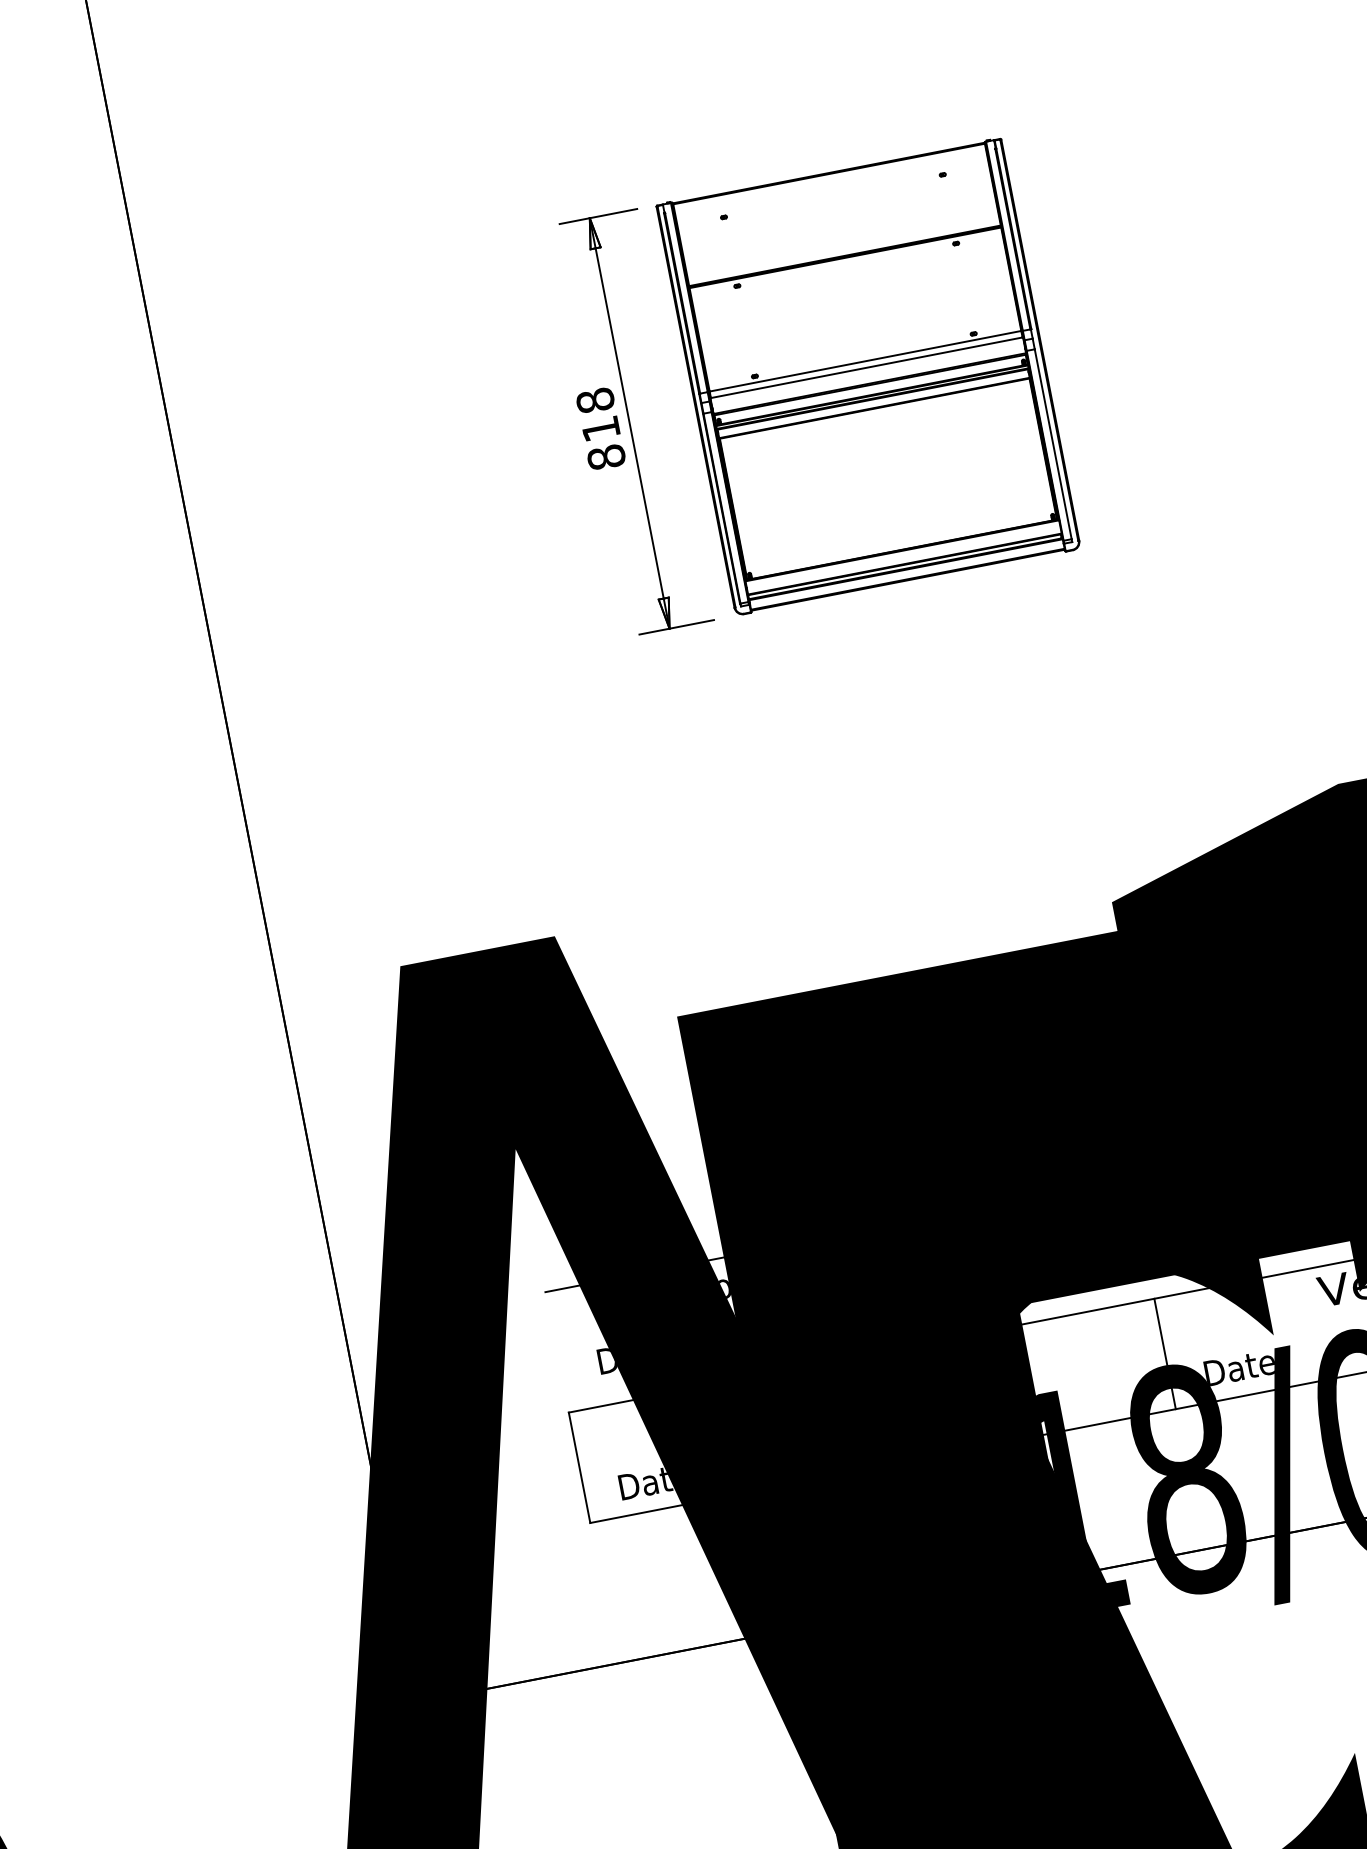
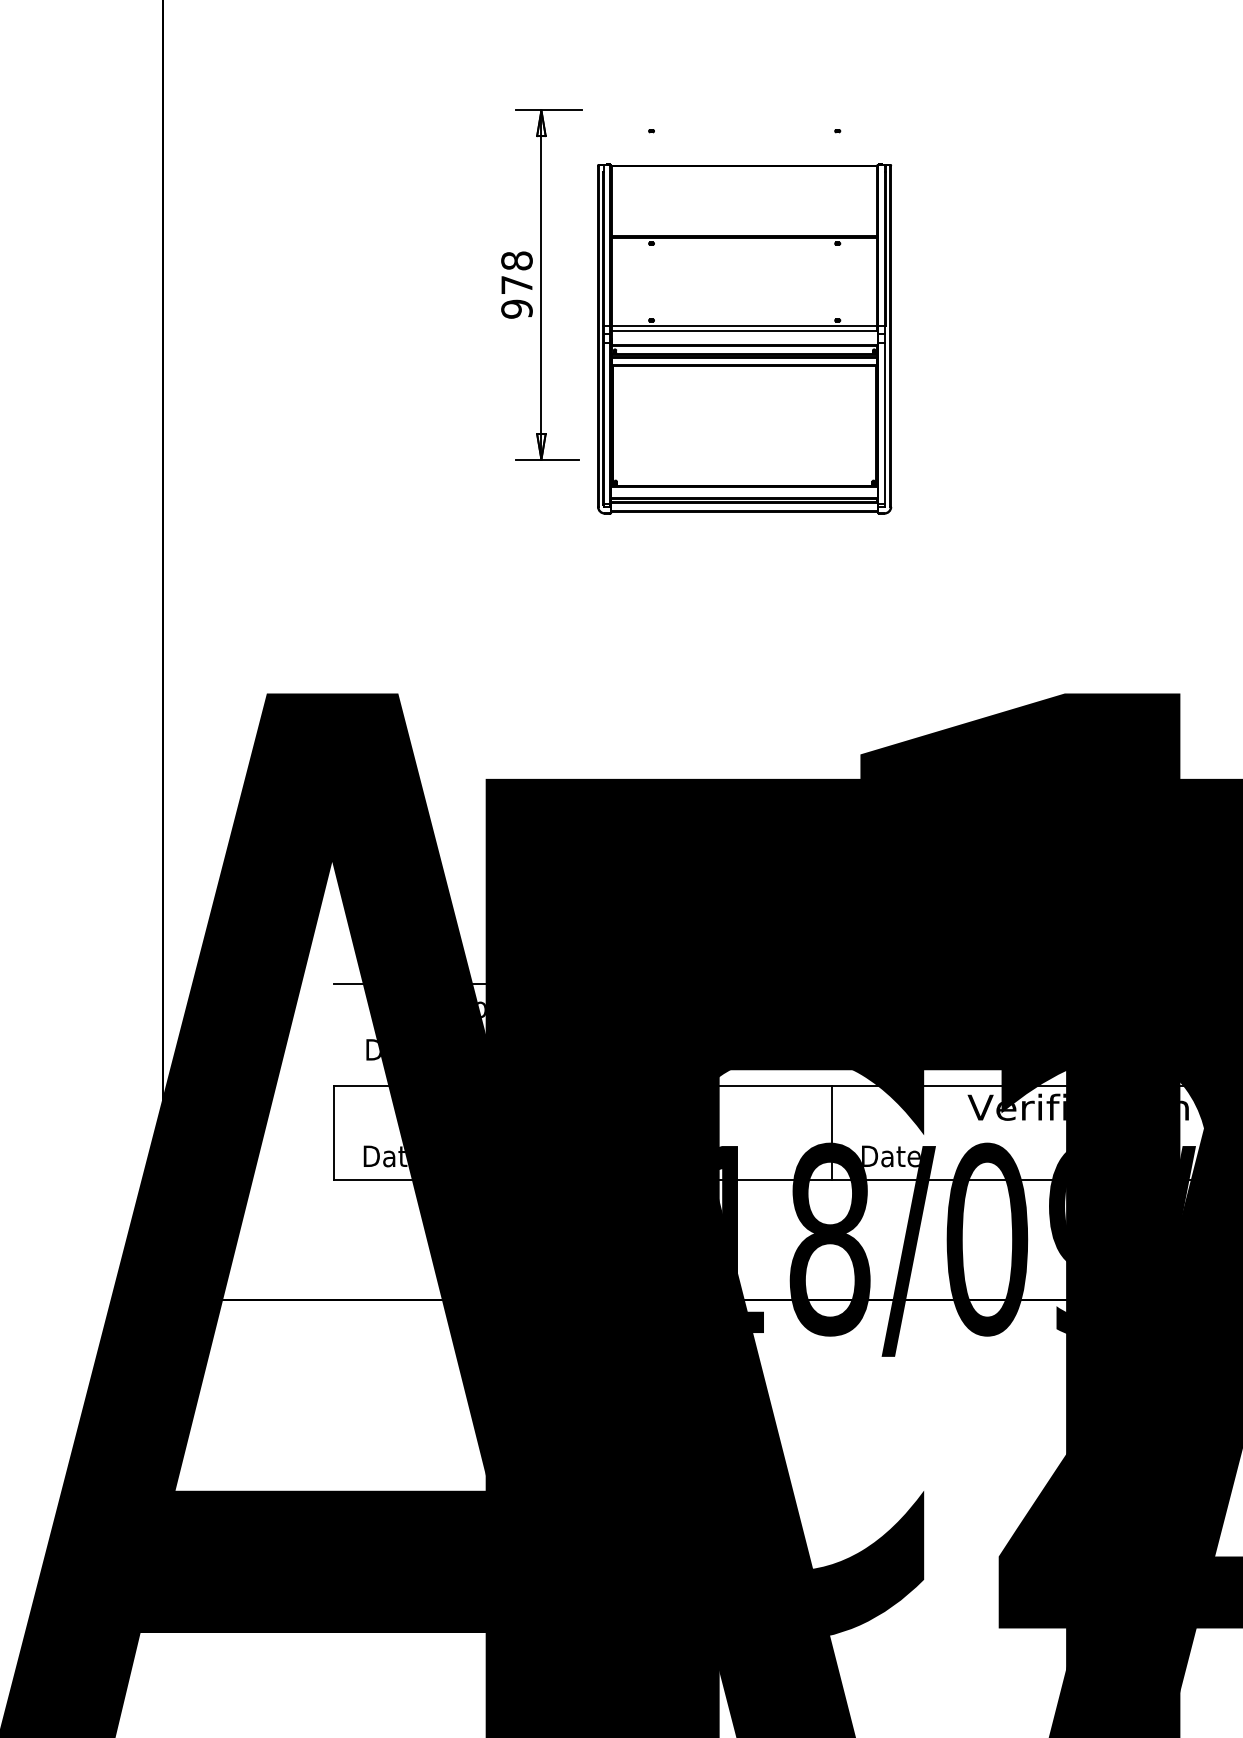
part: (868, 376) -> (744, 338), moved
text: (603, 443) -> (516, 297), 818 -> 978

